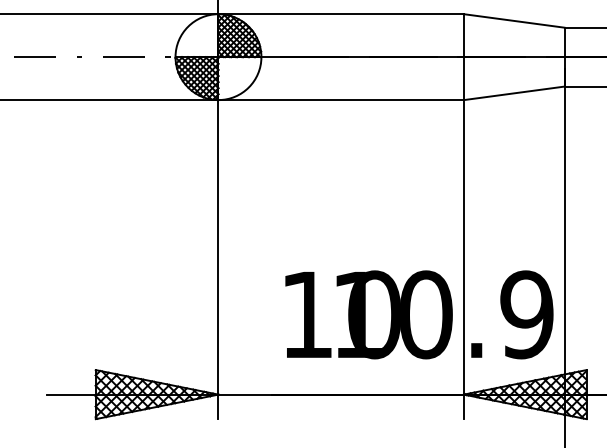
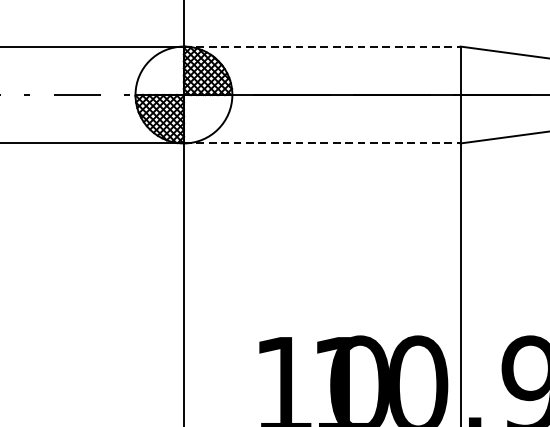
line: (341, 14) -> (322, 46), solid -> dashed
line: (341, 100) -> (322, 143), solid -> dashed

